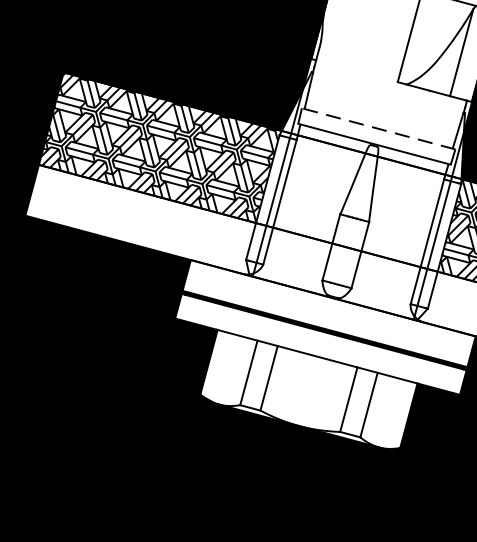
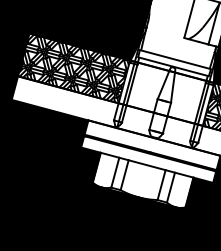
line: (378, 128) -> (175, 59), dashed -> solid

